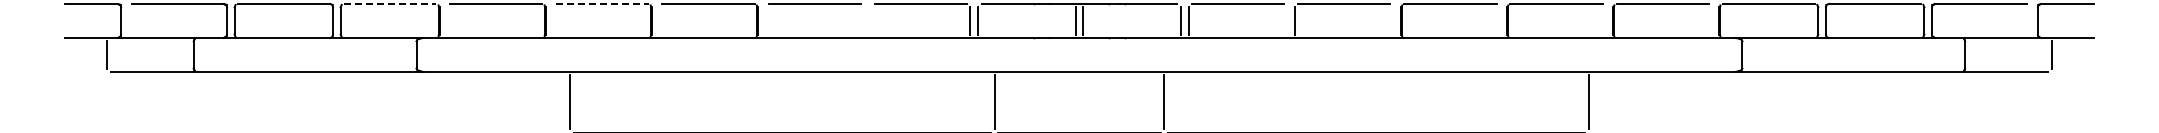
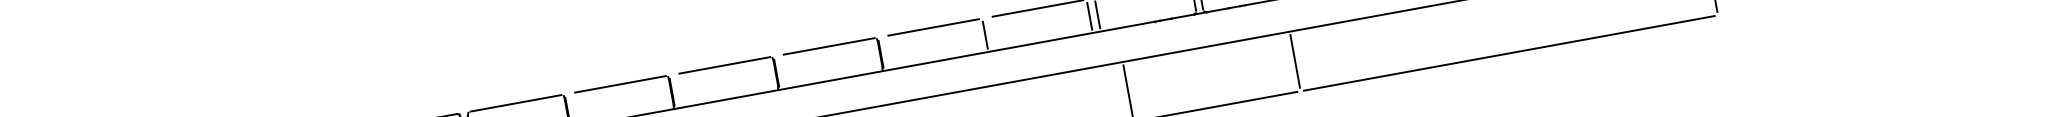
line: (390, 4) -> (516, 103), dashed -> solid
line: (603, 4) -> (725, 65), dashed -> solid
line: (864, 20) -> (985, 34), added

